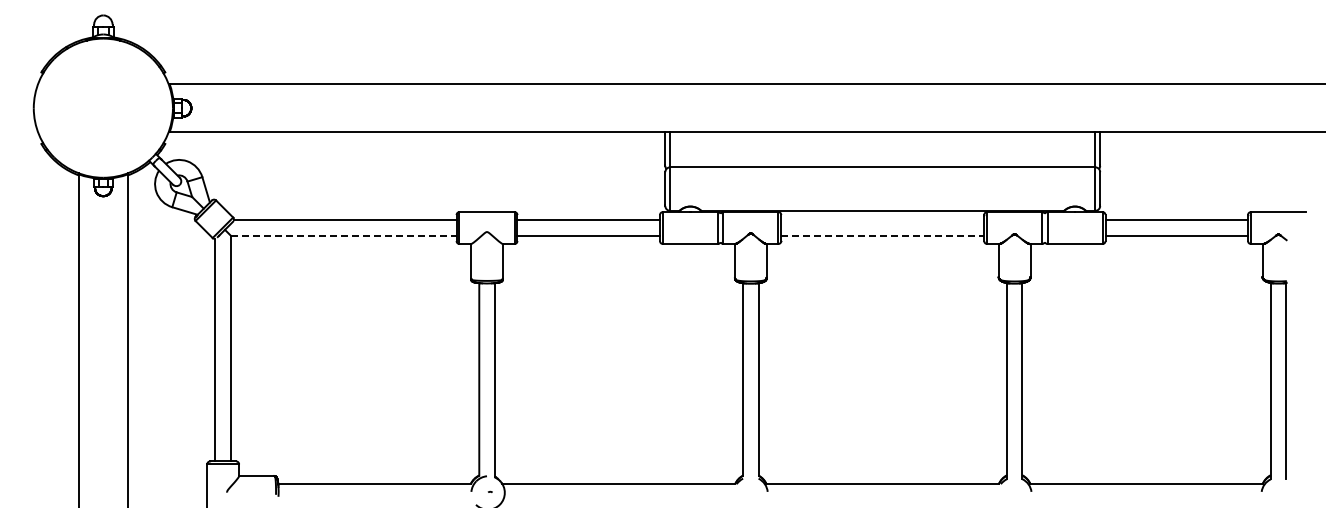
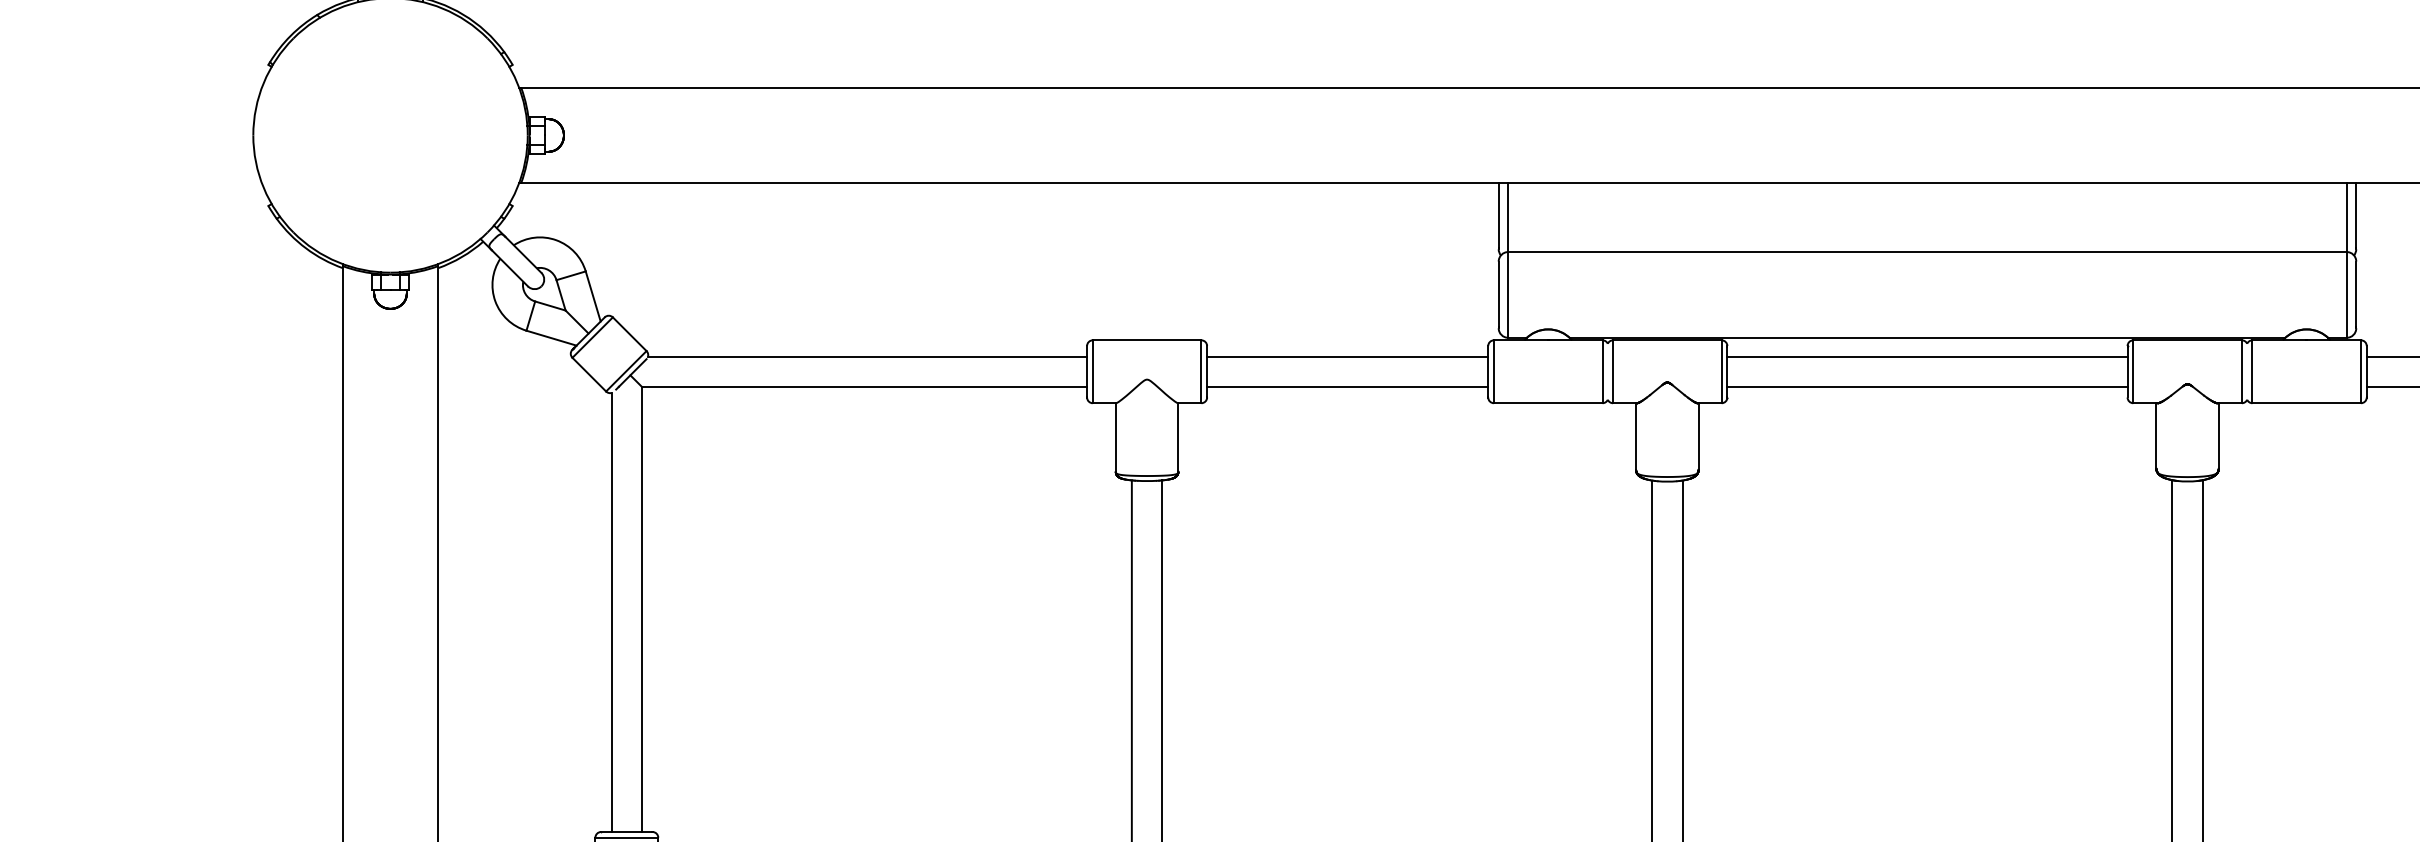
line: (882, 220) -> (1926, 356), added
line: (343, 235) -> (864, 386), dashed -> solid
line: (883, 235) -> (1928, 386), dashed -> solid

